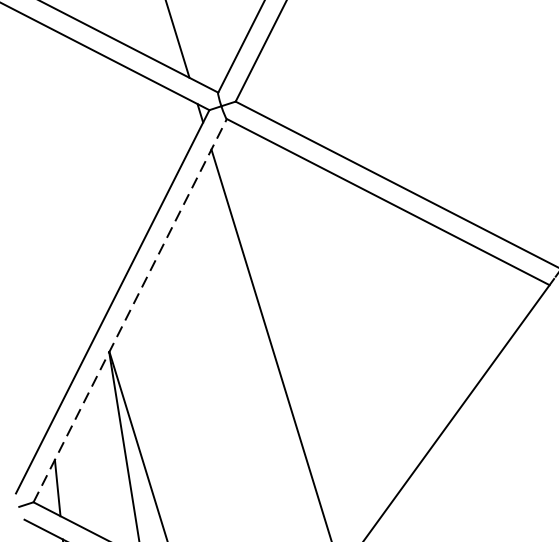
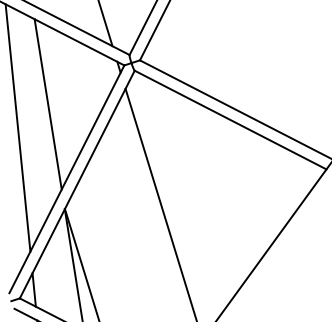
line: (80, 175) -> (47, 104), added
line: (29, 214) -> (17, 127), added
line: (130, 310) -> (77, 184), dashed -> solid

